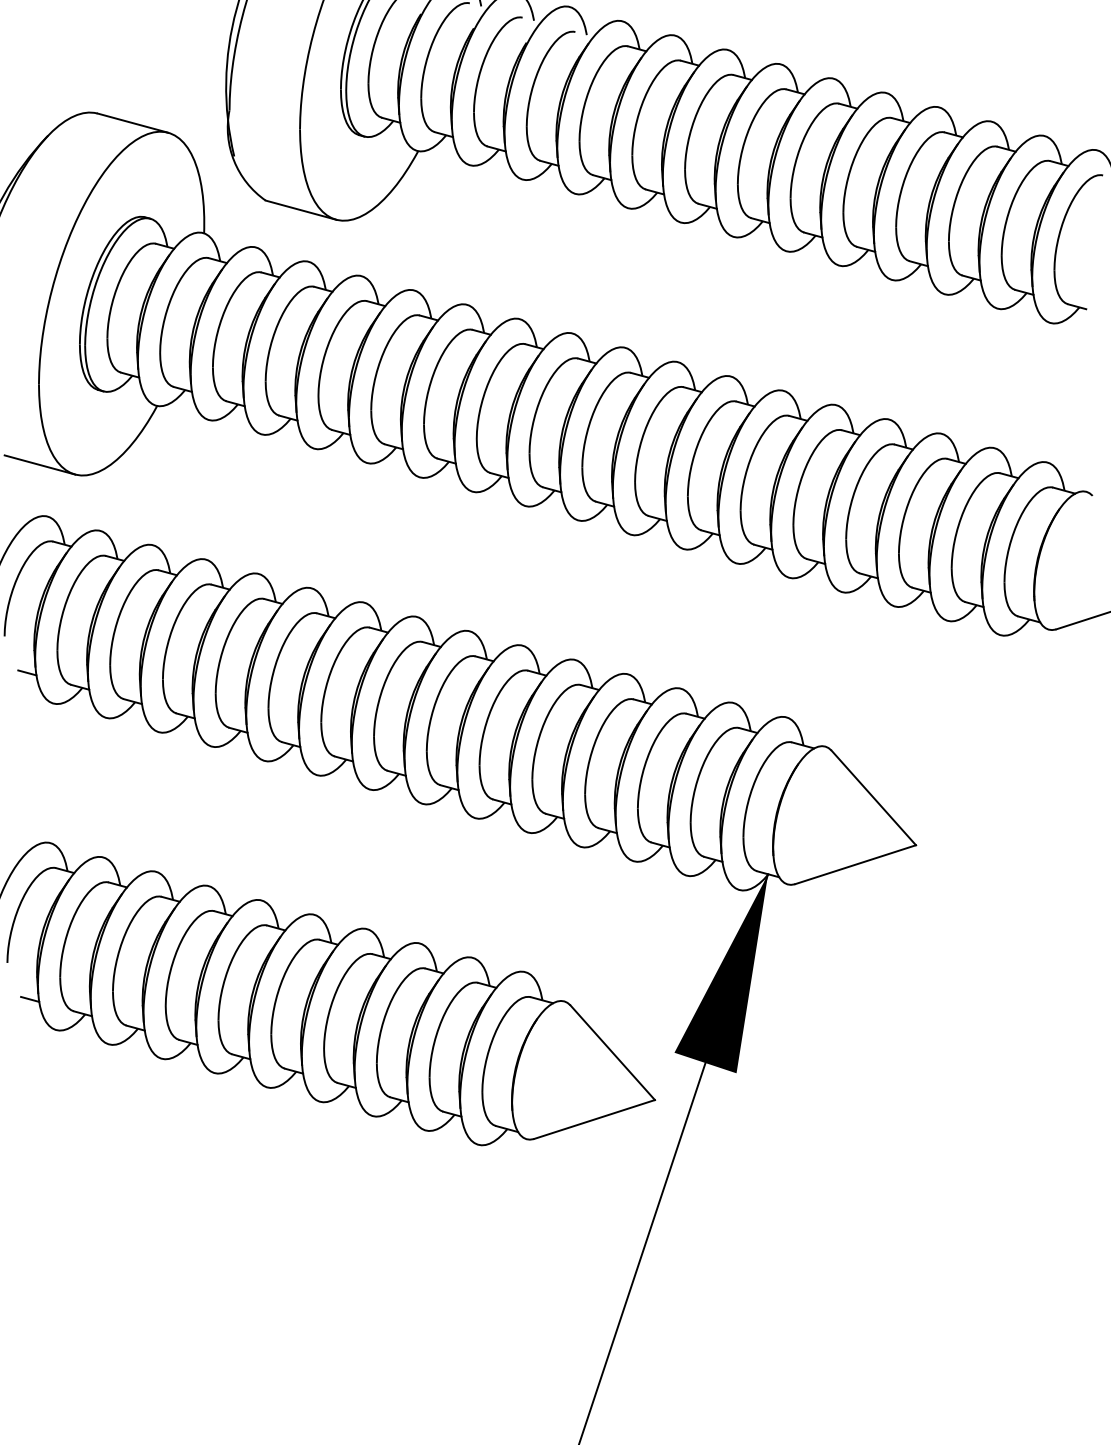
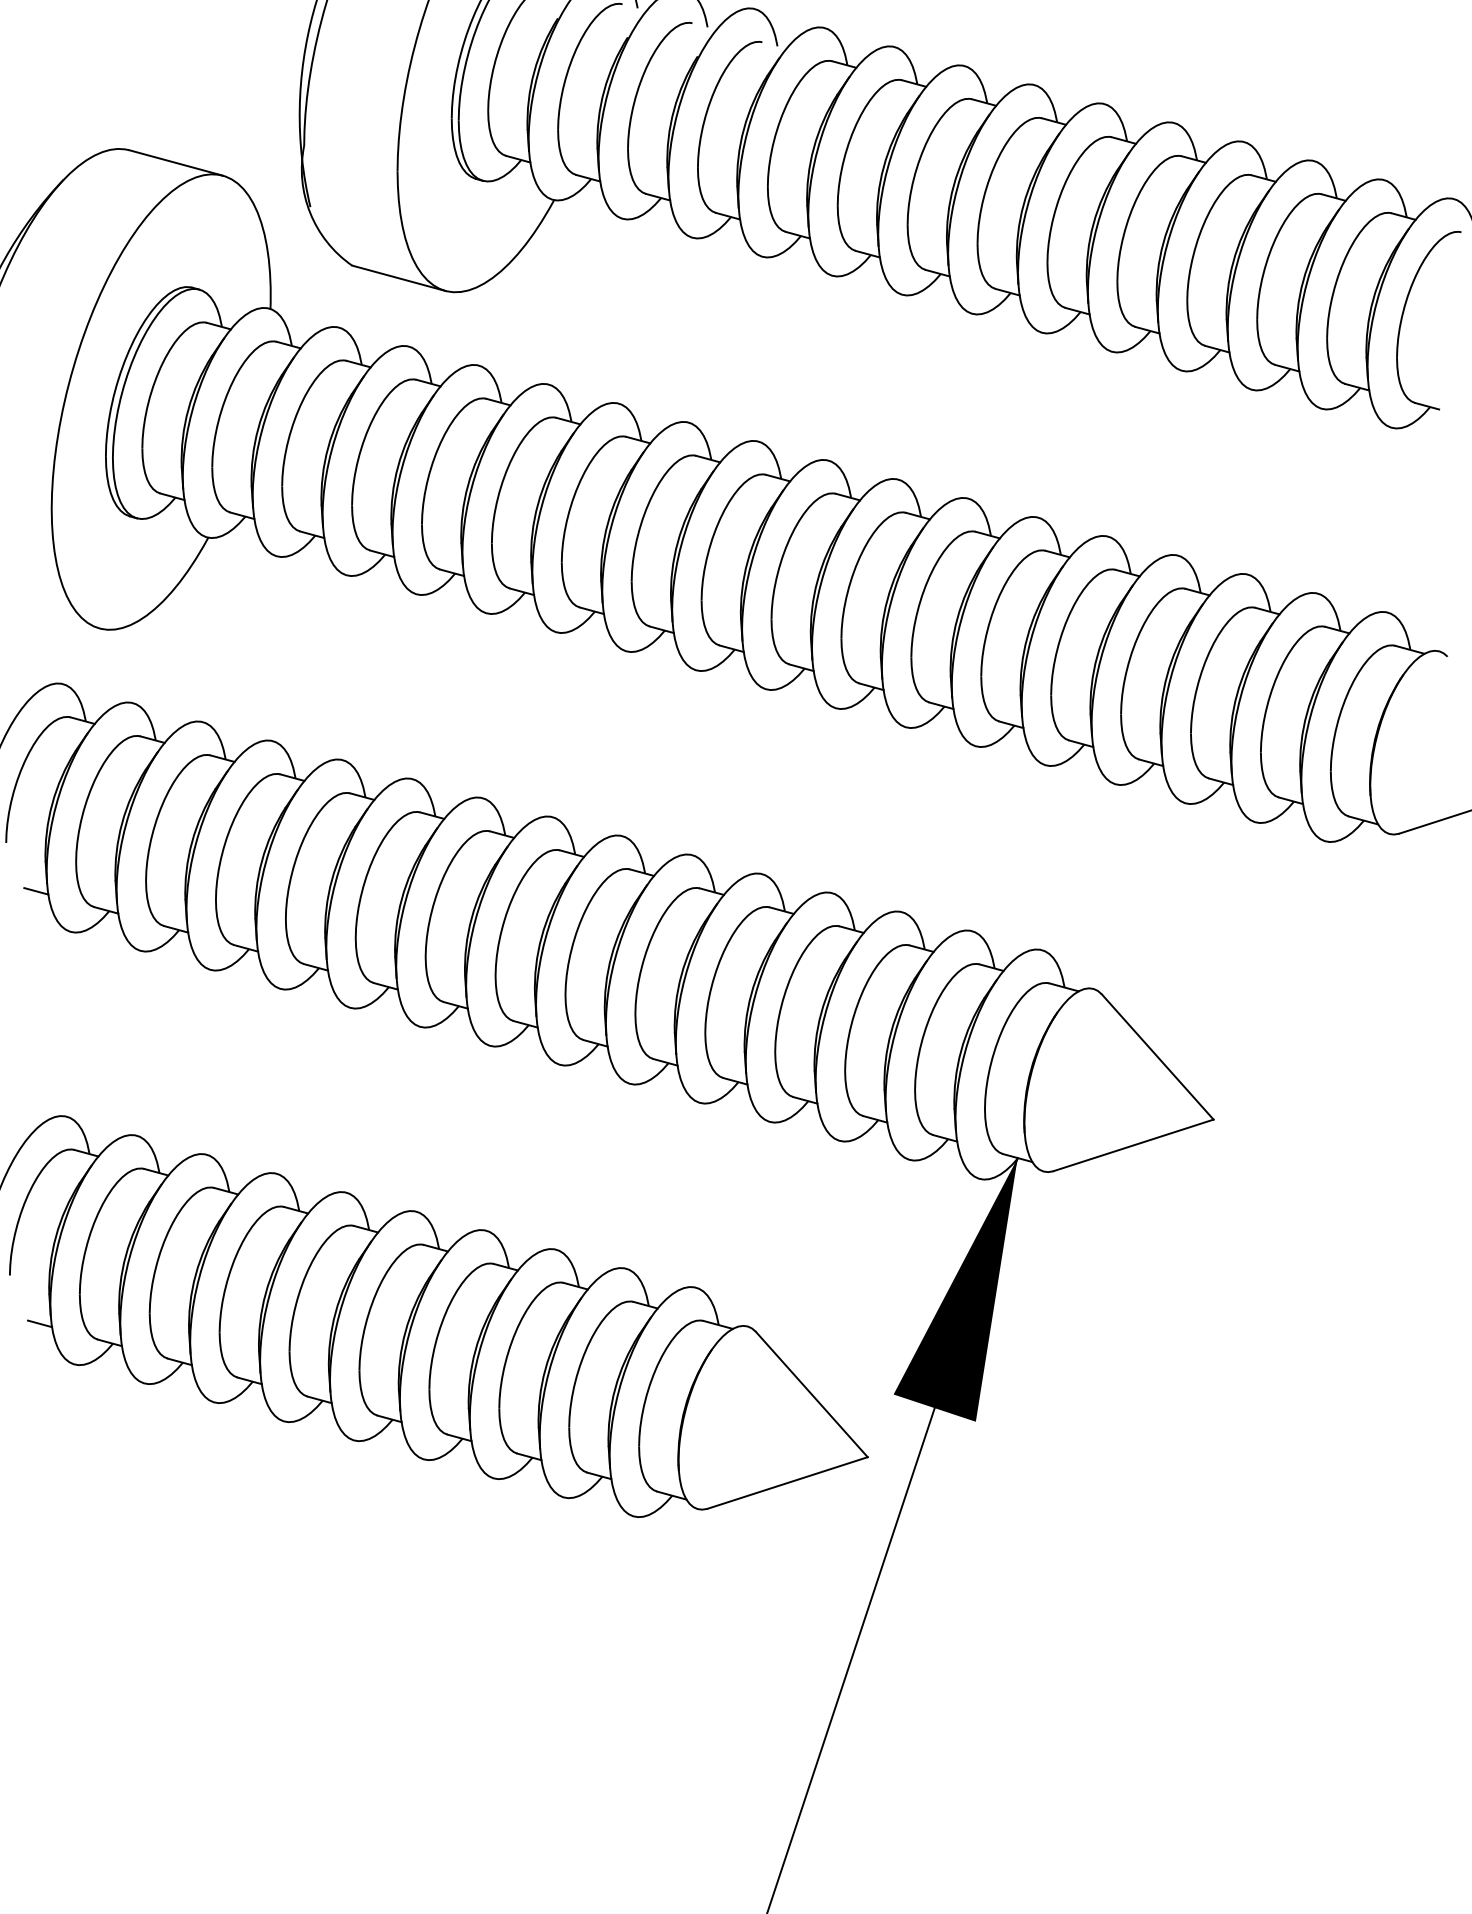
line: (39, 464) -> (52, 615), removed

